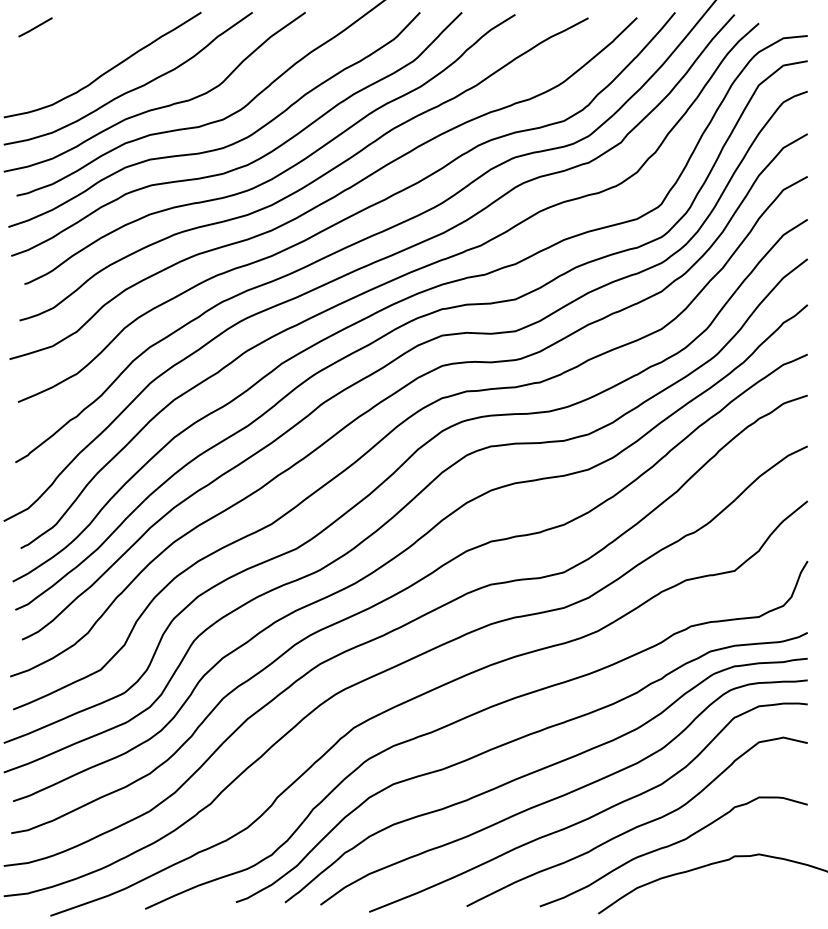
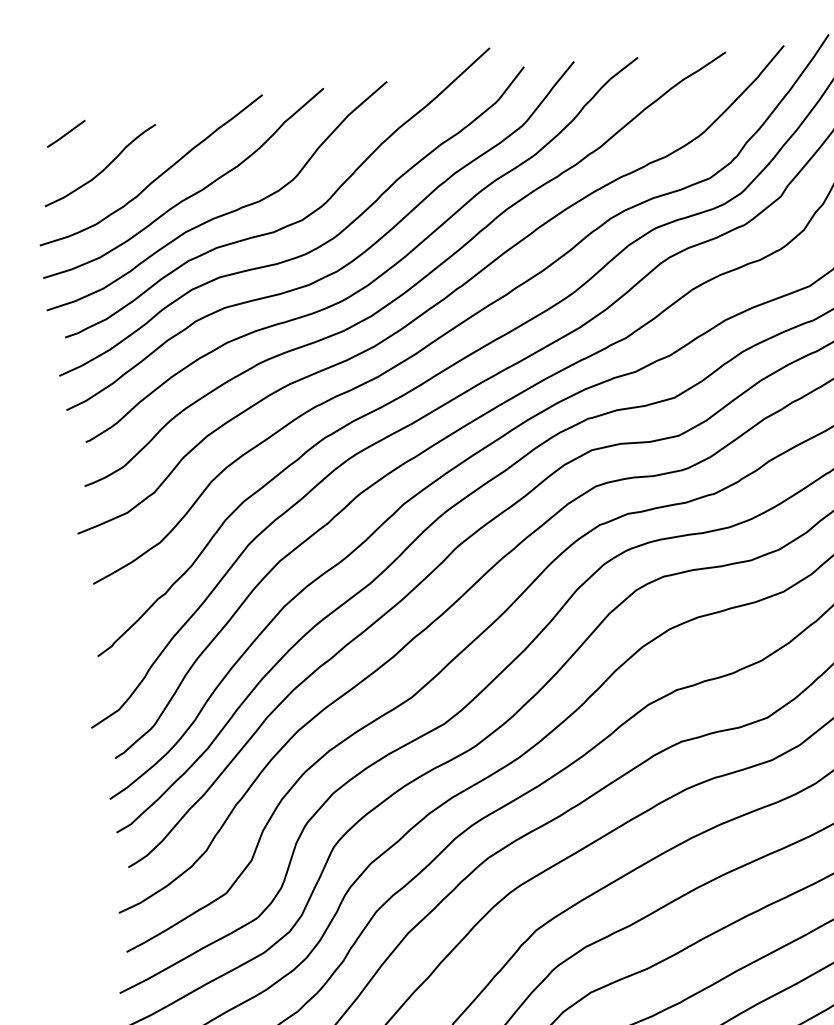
curve: (61, 60) -> (101, 170), added

